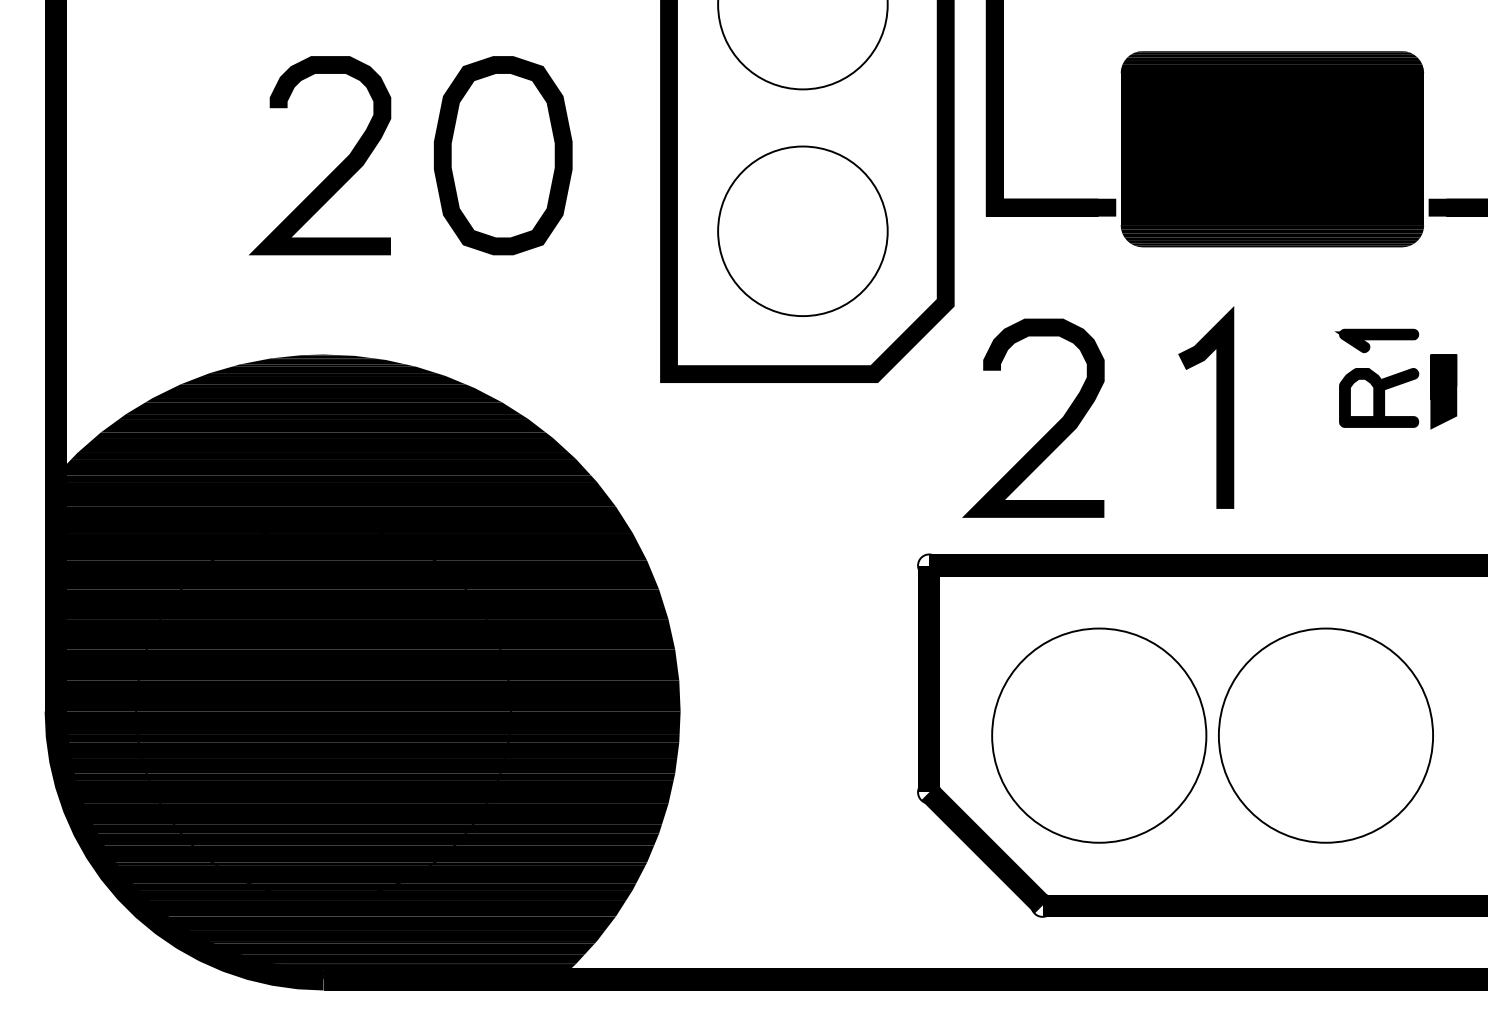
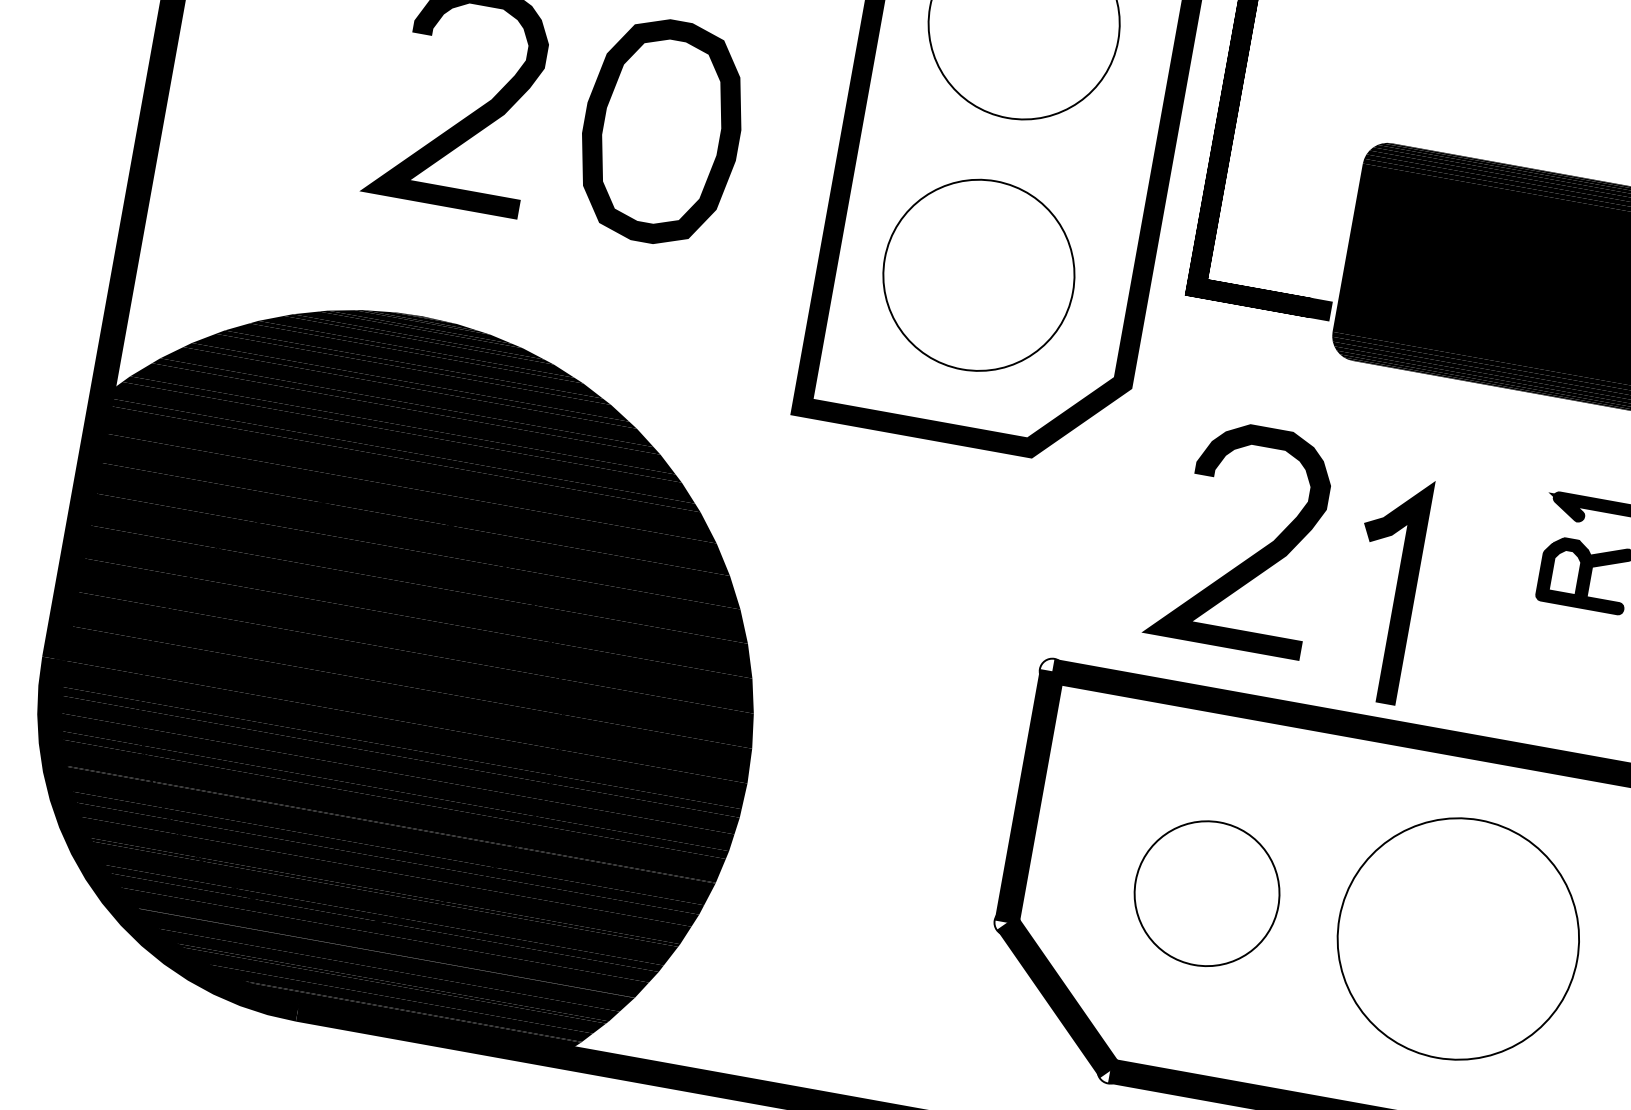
line: (1216, 407) -> (1395, 589), moved
curve: (1048, 431) -> (1254, 554), moved
part: (1099, 735) -> (1207, 893), size x0.6

